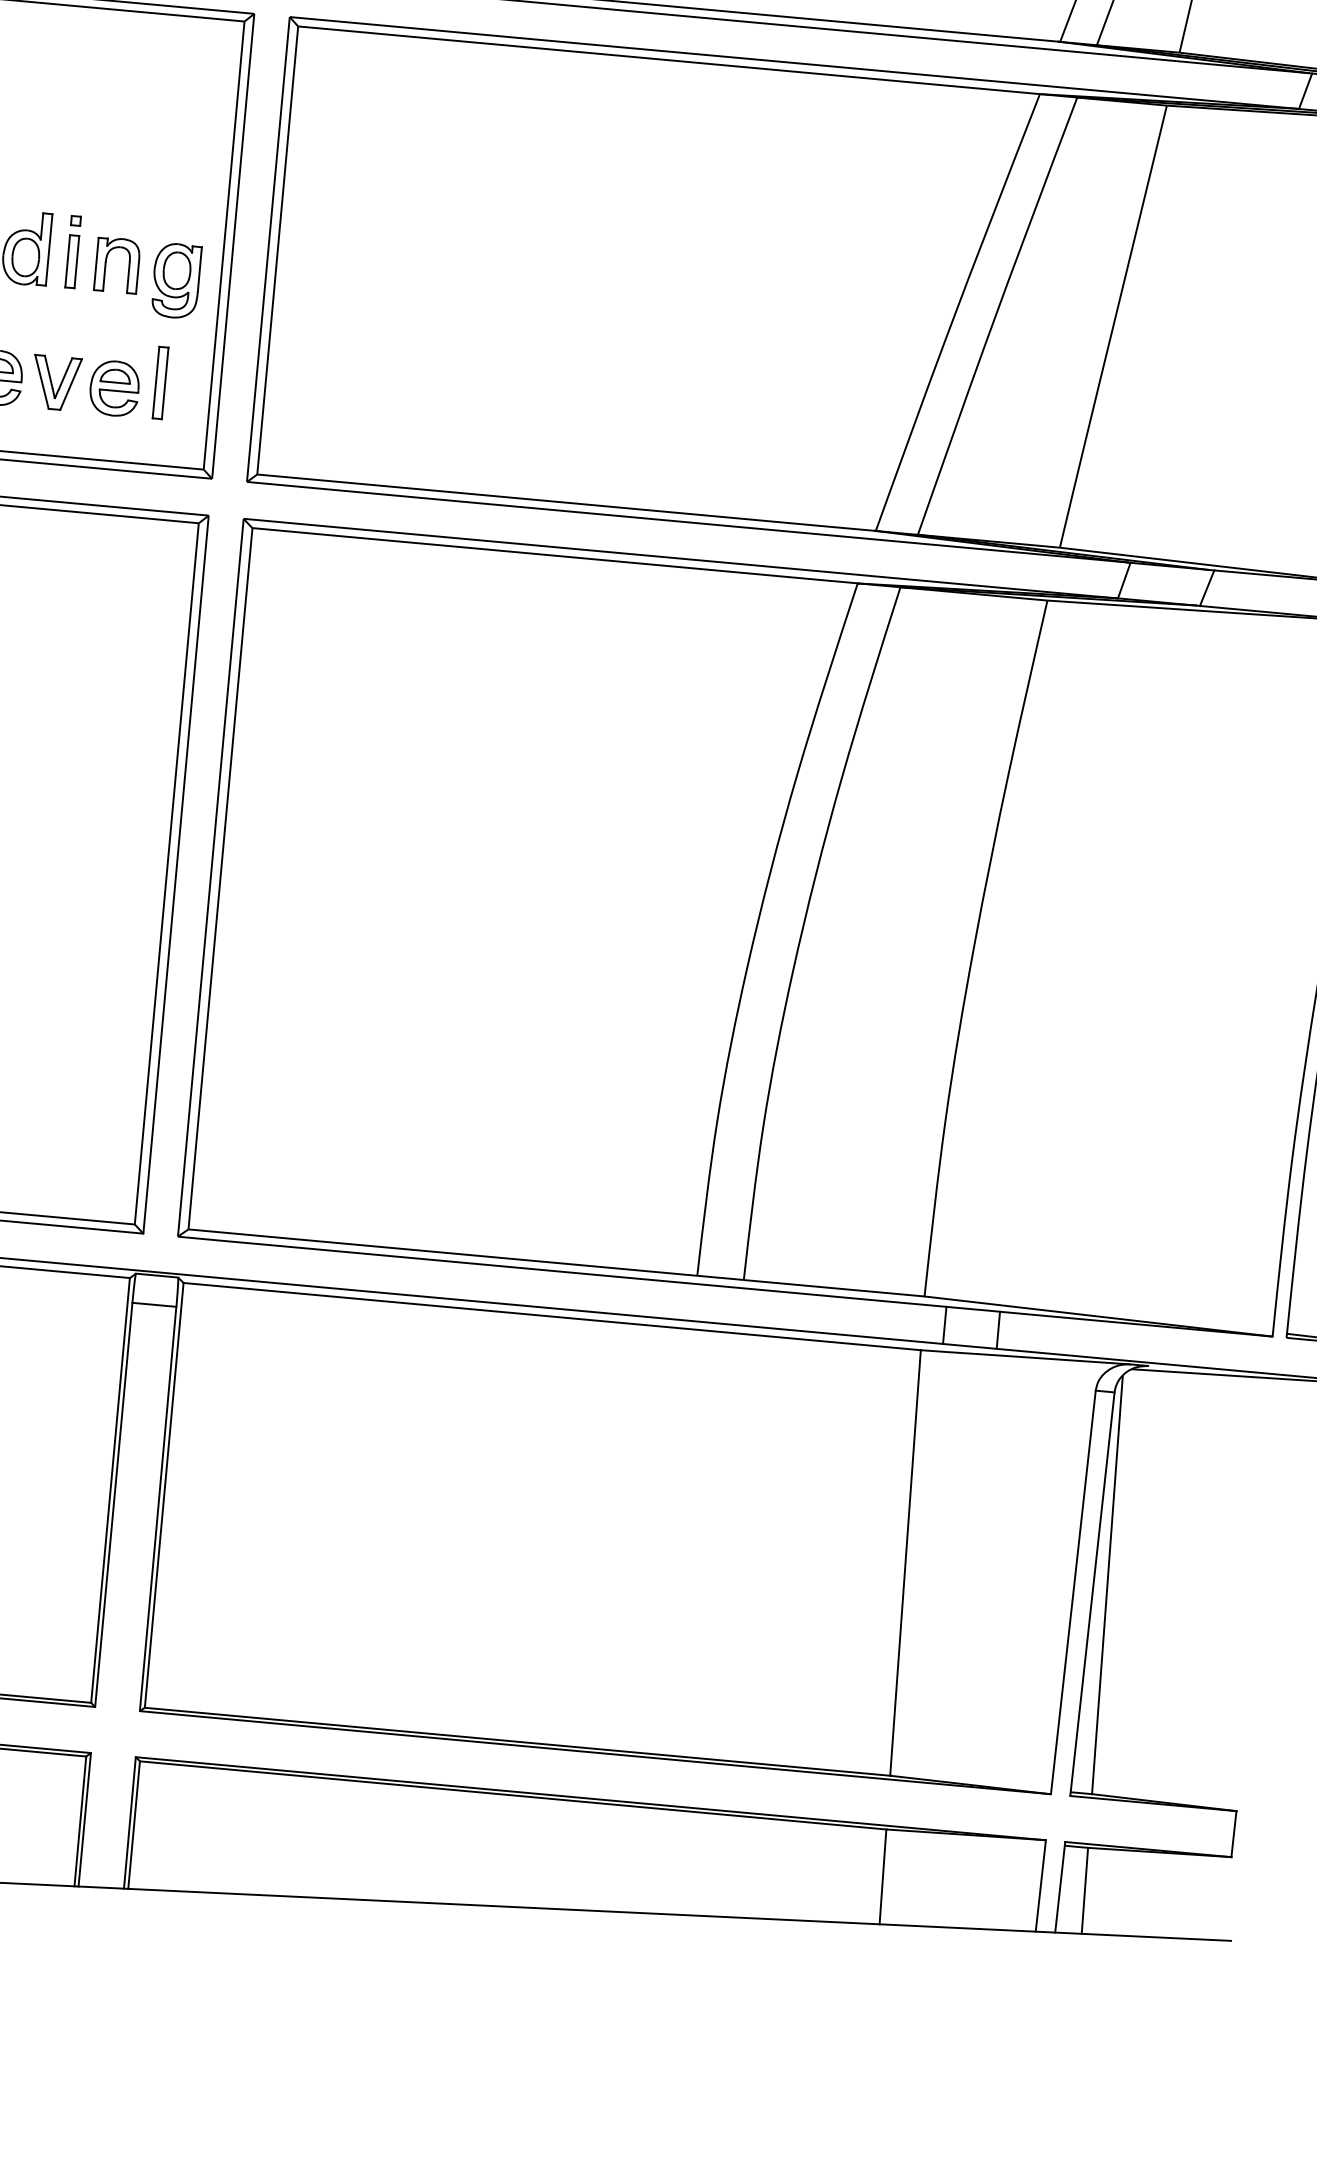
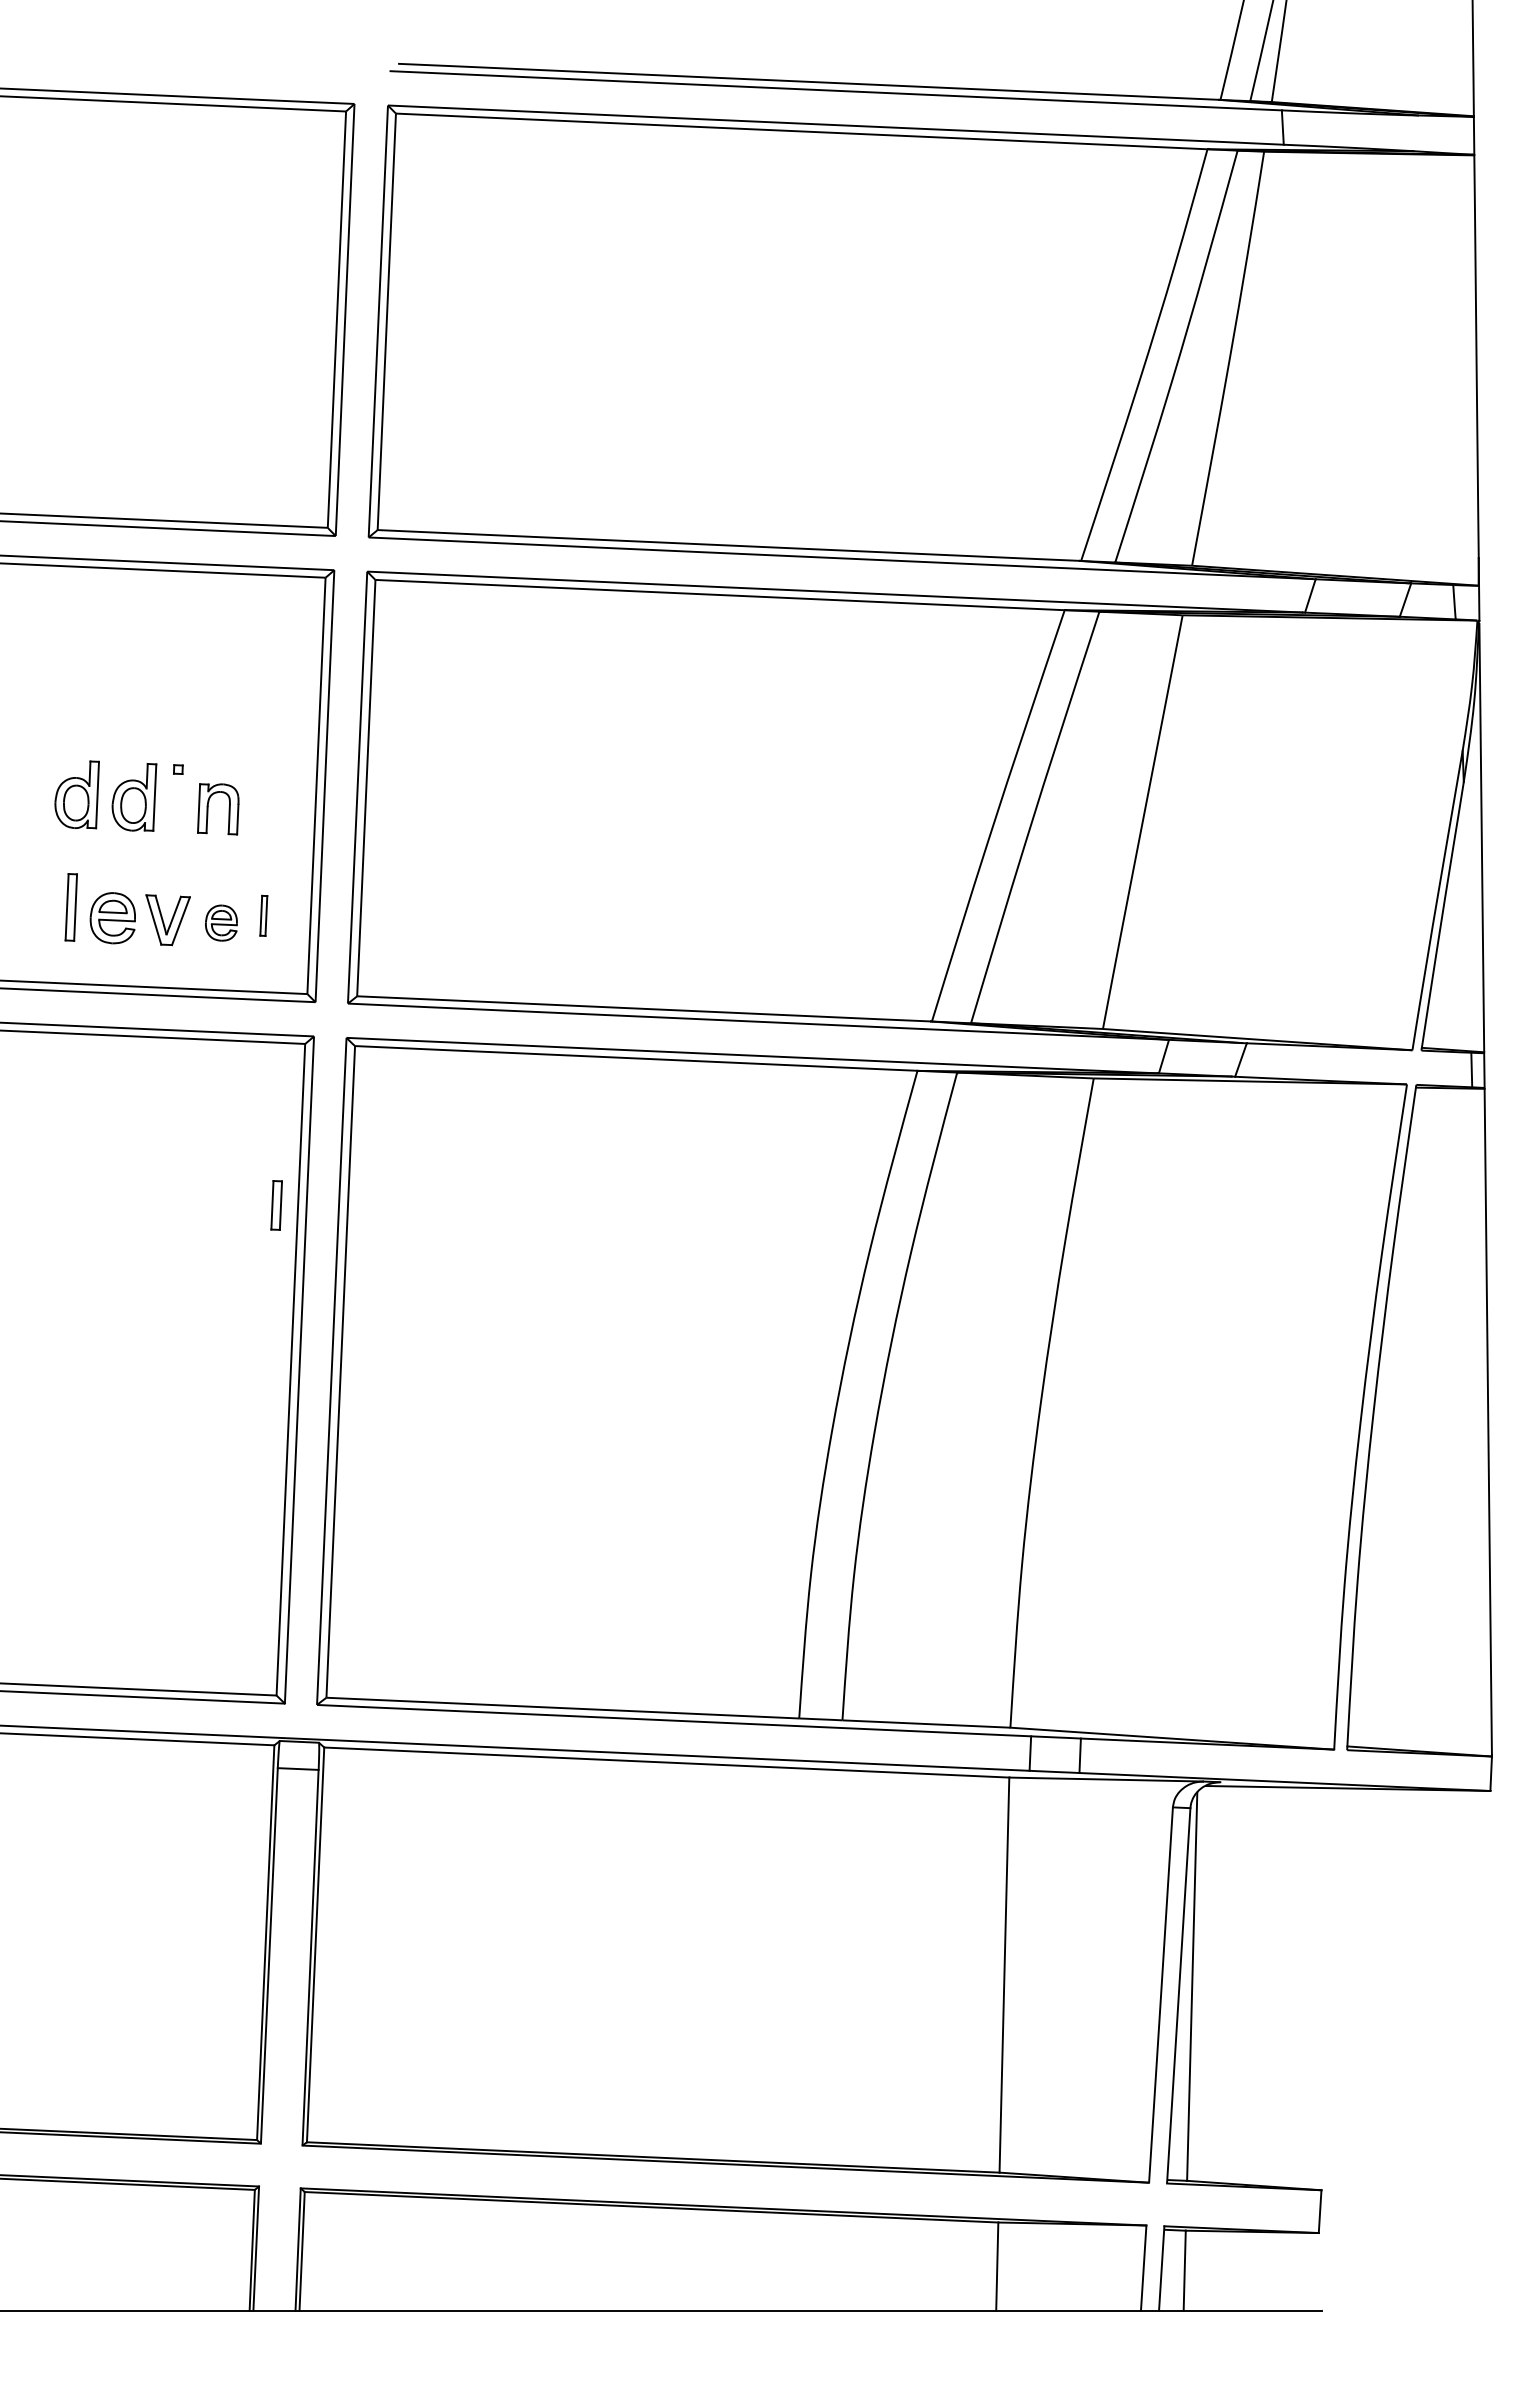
part: (72, 261) -> (276, 1205), moved
part: (176, 280) -> (273, 820), removed
part: (160, 382) -> (263, 915), size x0.6
part: (114, 389) -> (221, 923), size x0.7

